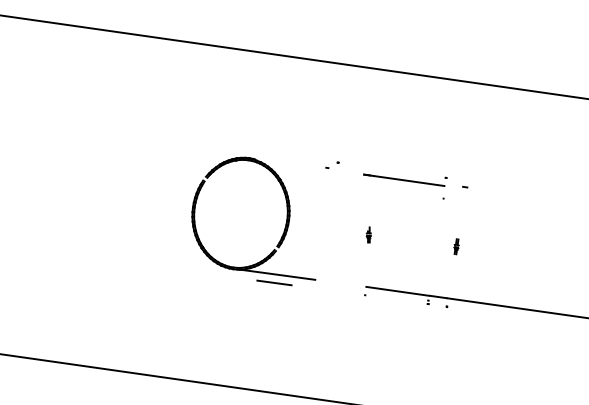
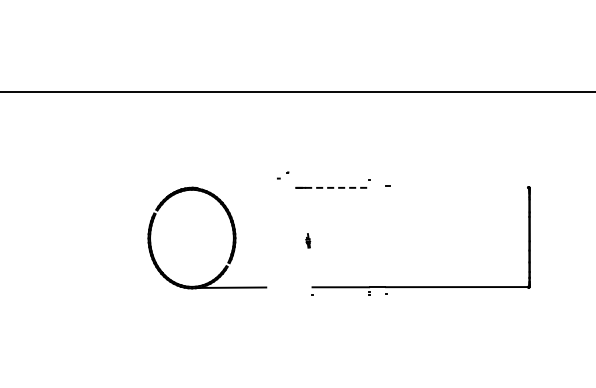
part: (332, 165) -> (283, 175), moved
line: (409, 180) -> (337, 187), solid -> dashed
part: (456, 247) -> (387, 240), removed
line: (273, 282) -> (229, 295), removed

